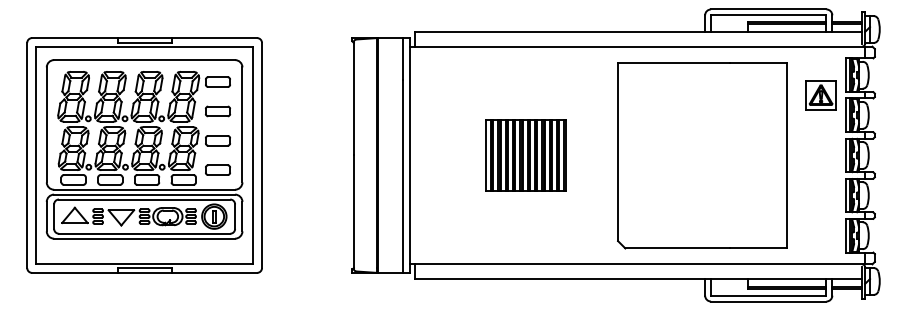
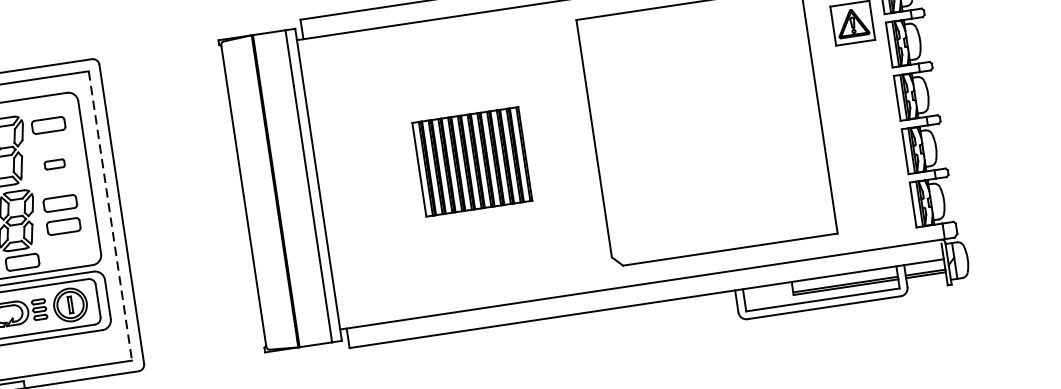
part: (218, 111) -> (55, 164), size x0.6
line: (253, 155) -> (110, 215), solid -> dashed
part: (217, 169) -> (62, 225), moved

